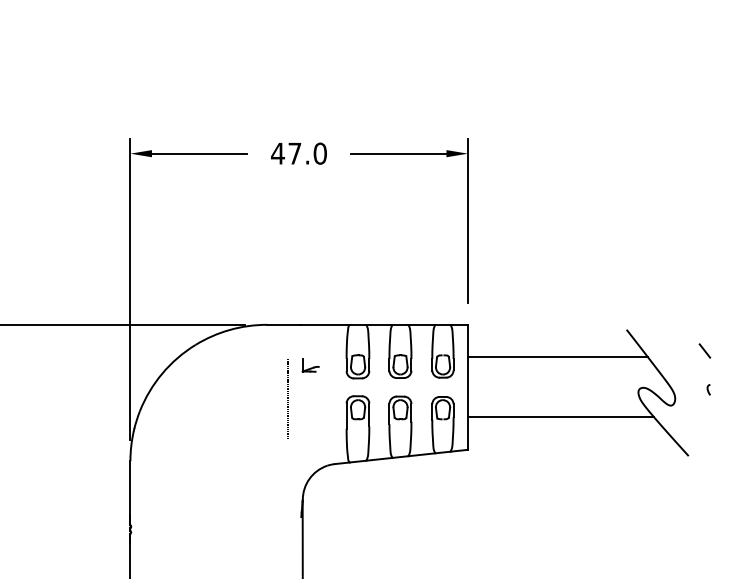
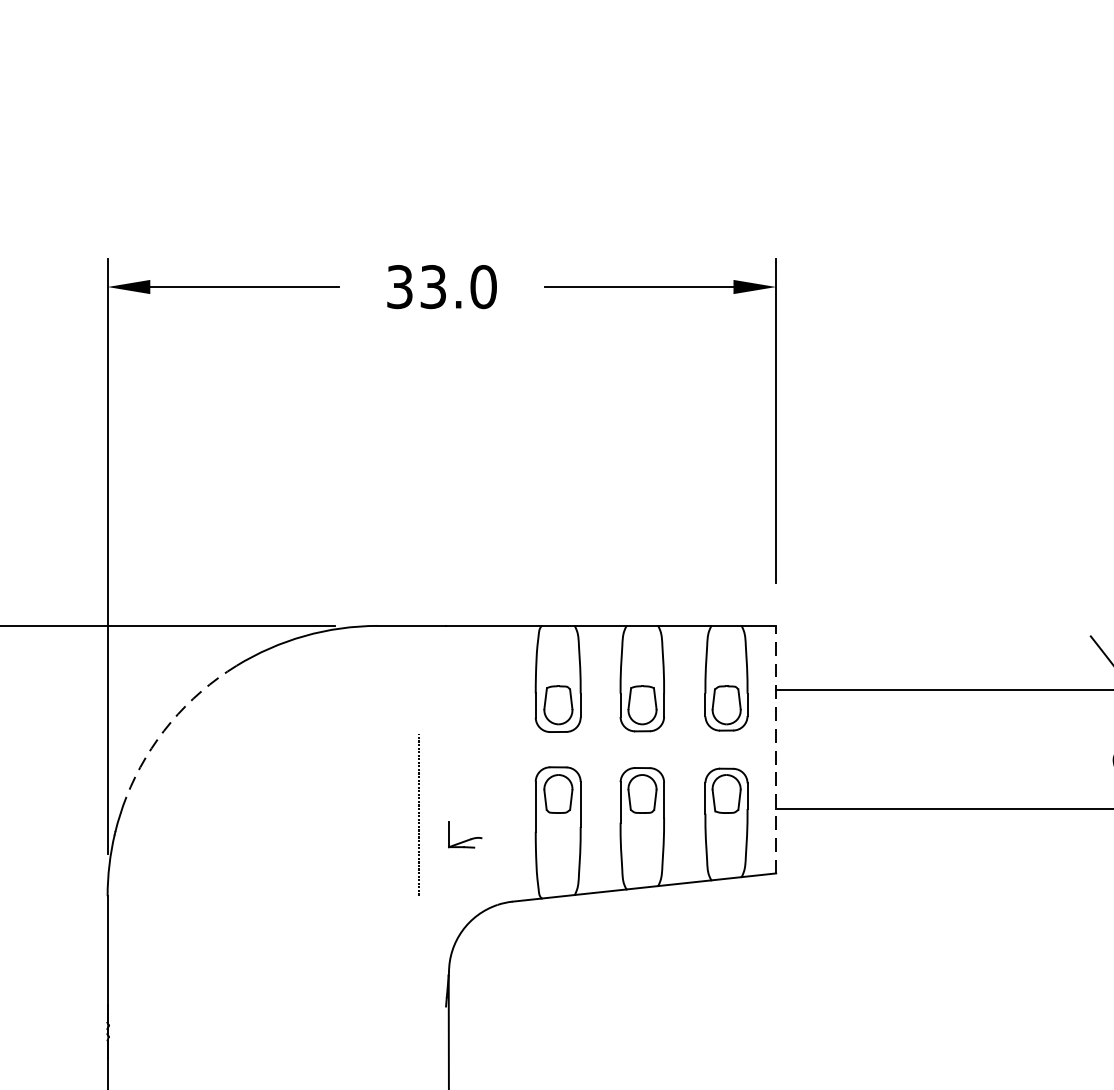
text: (286, 153) -> (416, 286), 47.0 -> 33.0
part: (310, 365) -> (464, 835), moved
arc: (162, 373) -> (171, 722), solid -> dashed
line: (468, 386) -> (777, 748), solid -> dashed
line: (287, 398) -> (418, 815), moved

